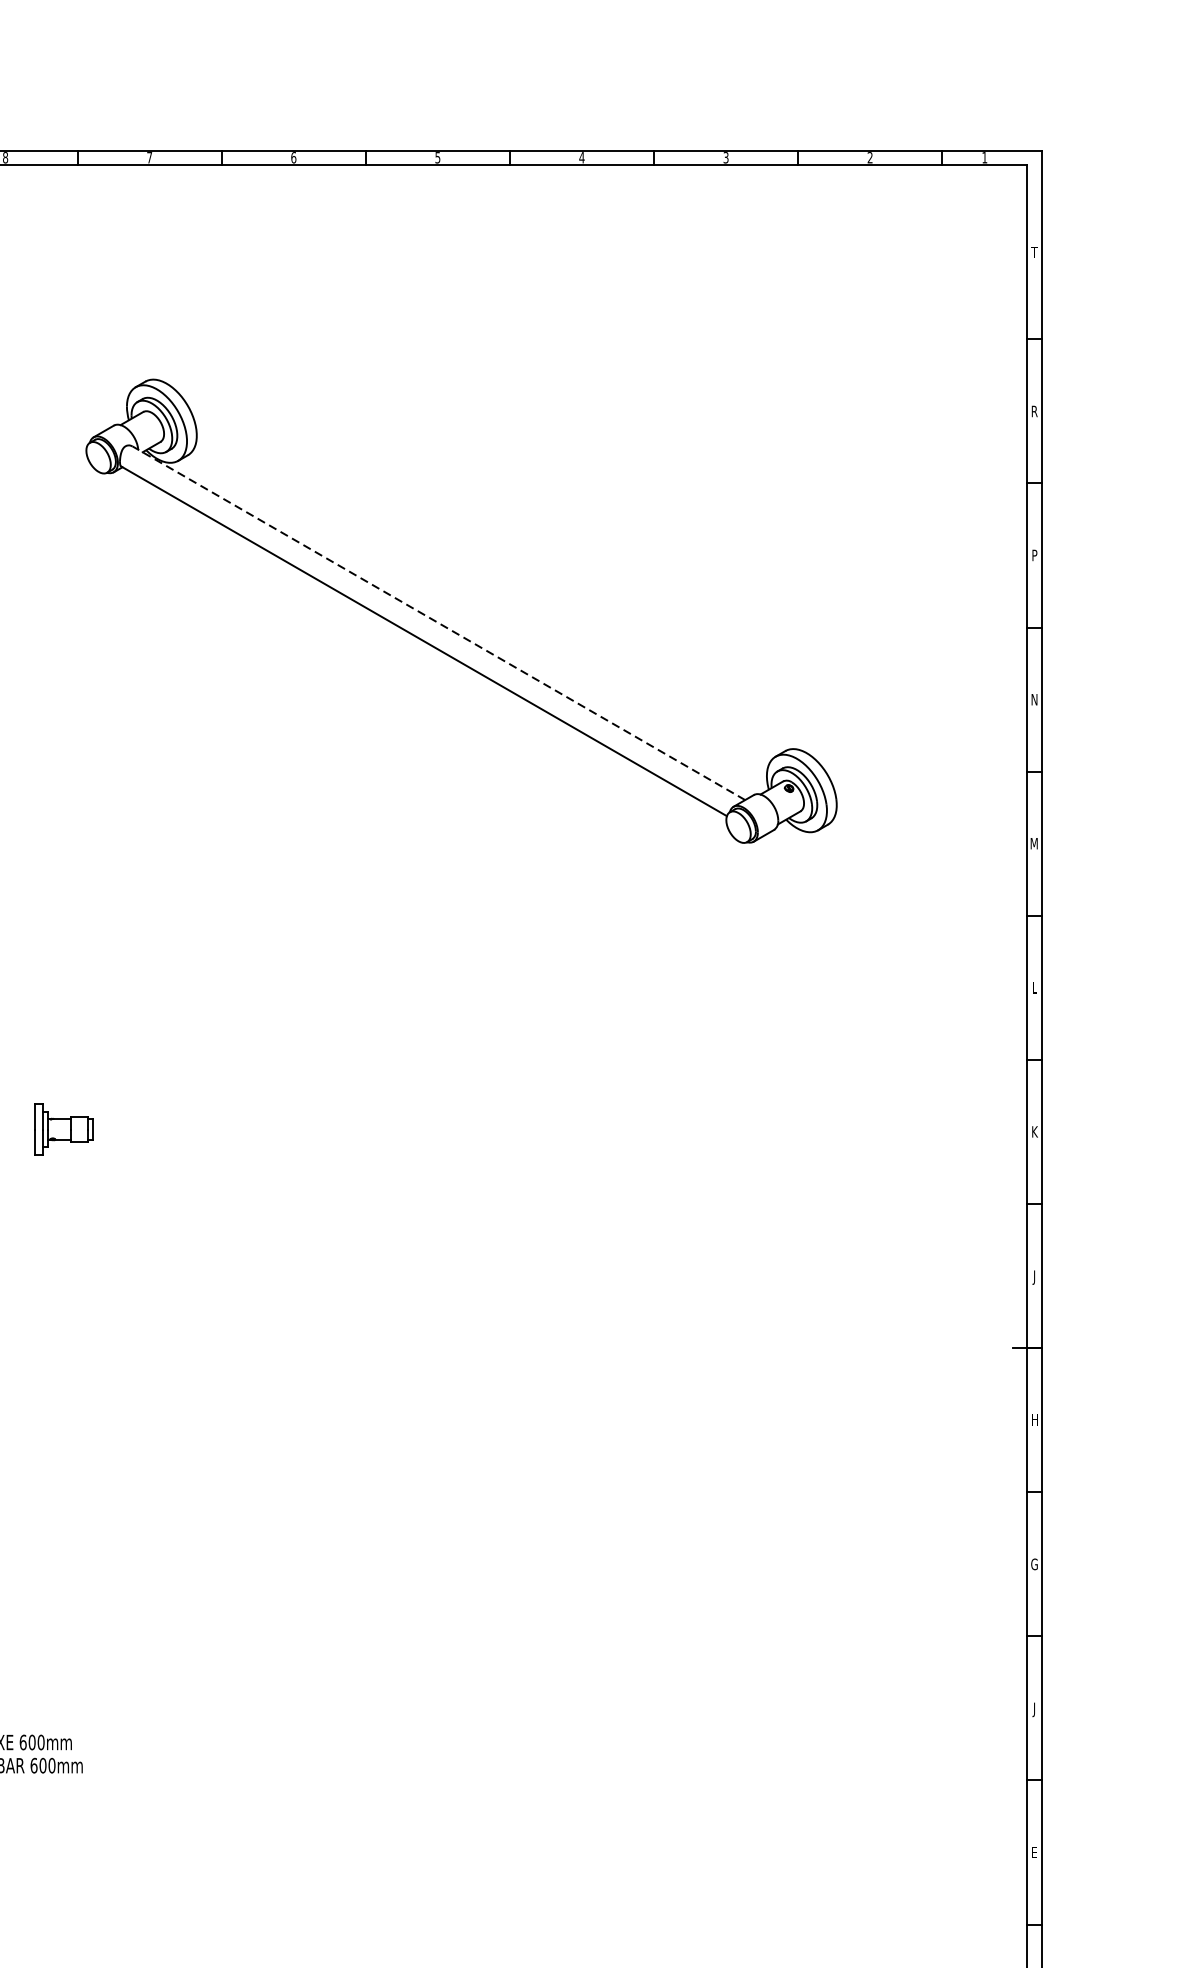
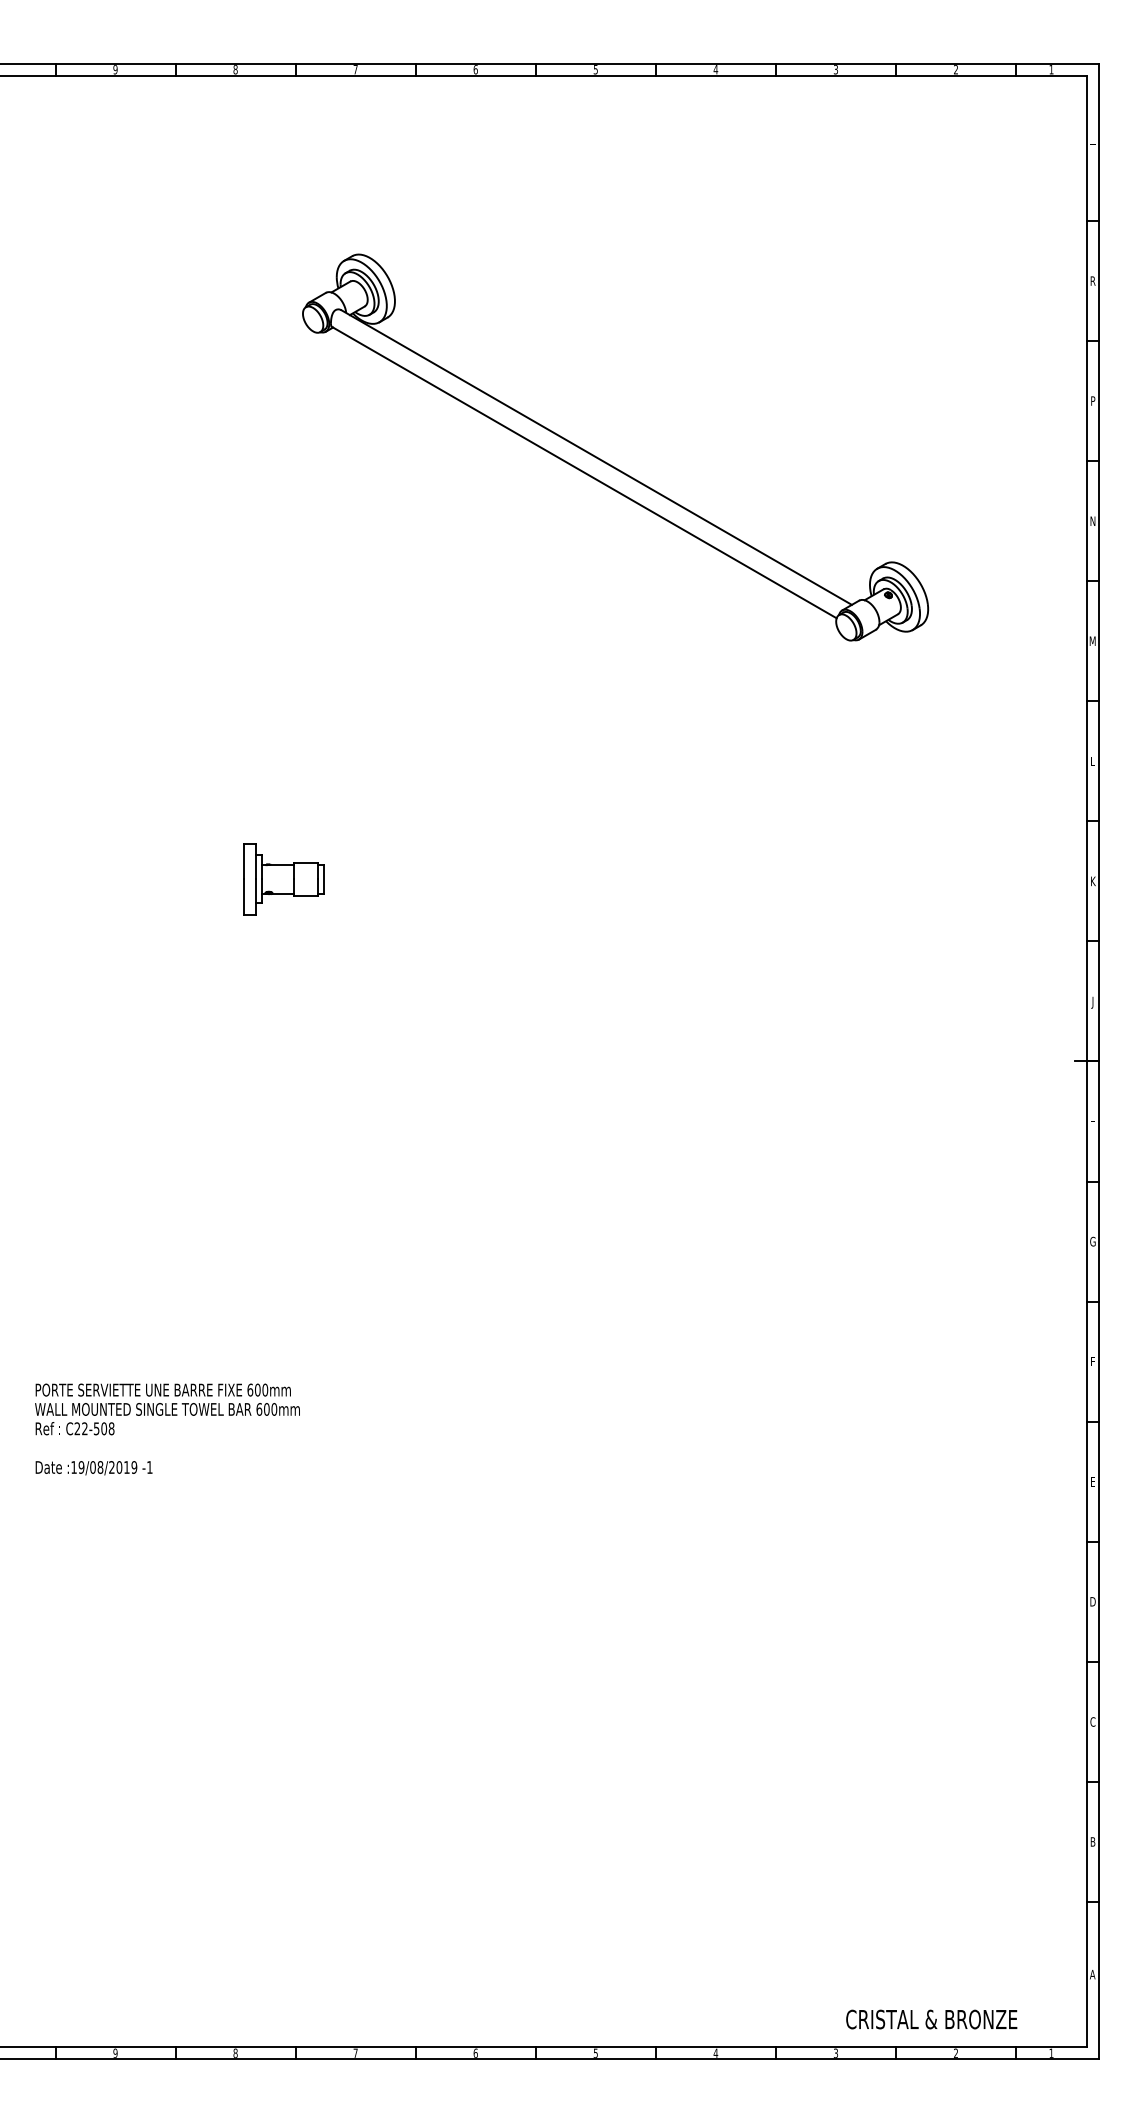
line: (438, 623) -> (596, 457), dashed -> solid
part: (63, 1129) -> (283, 879), size x1.67
text: (1033, 1709) -> (1092, 1362), J -> F

